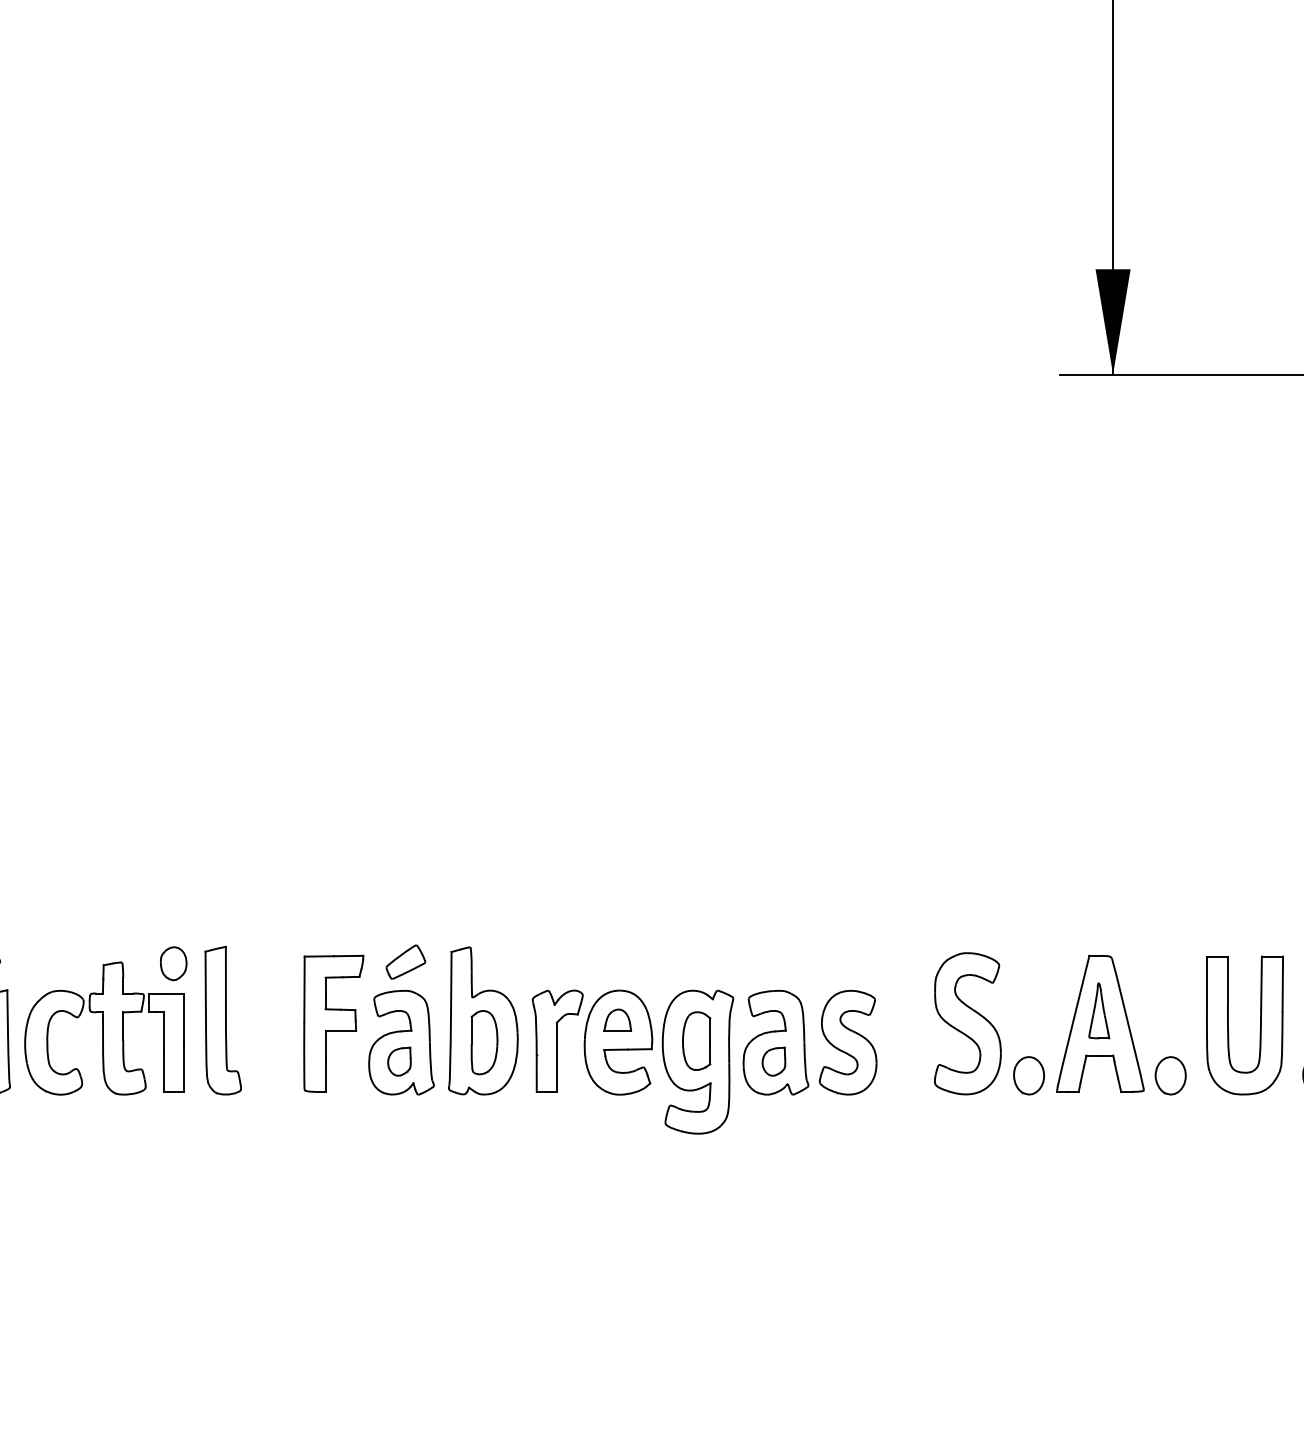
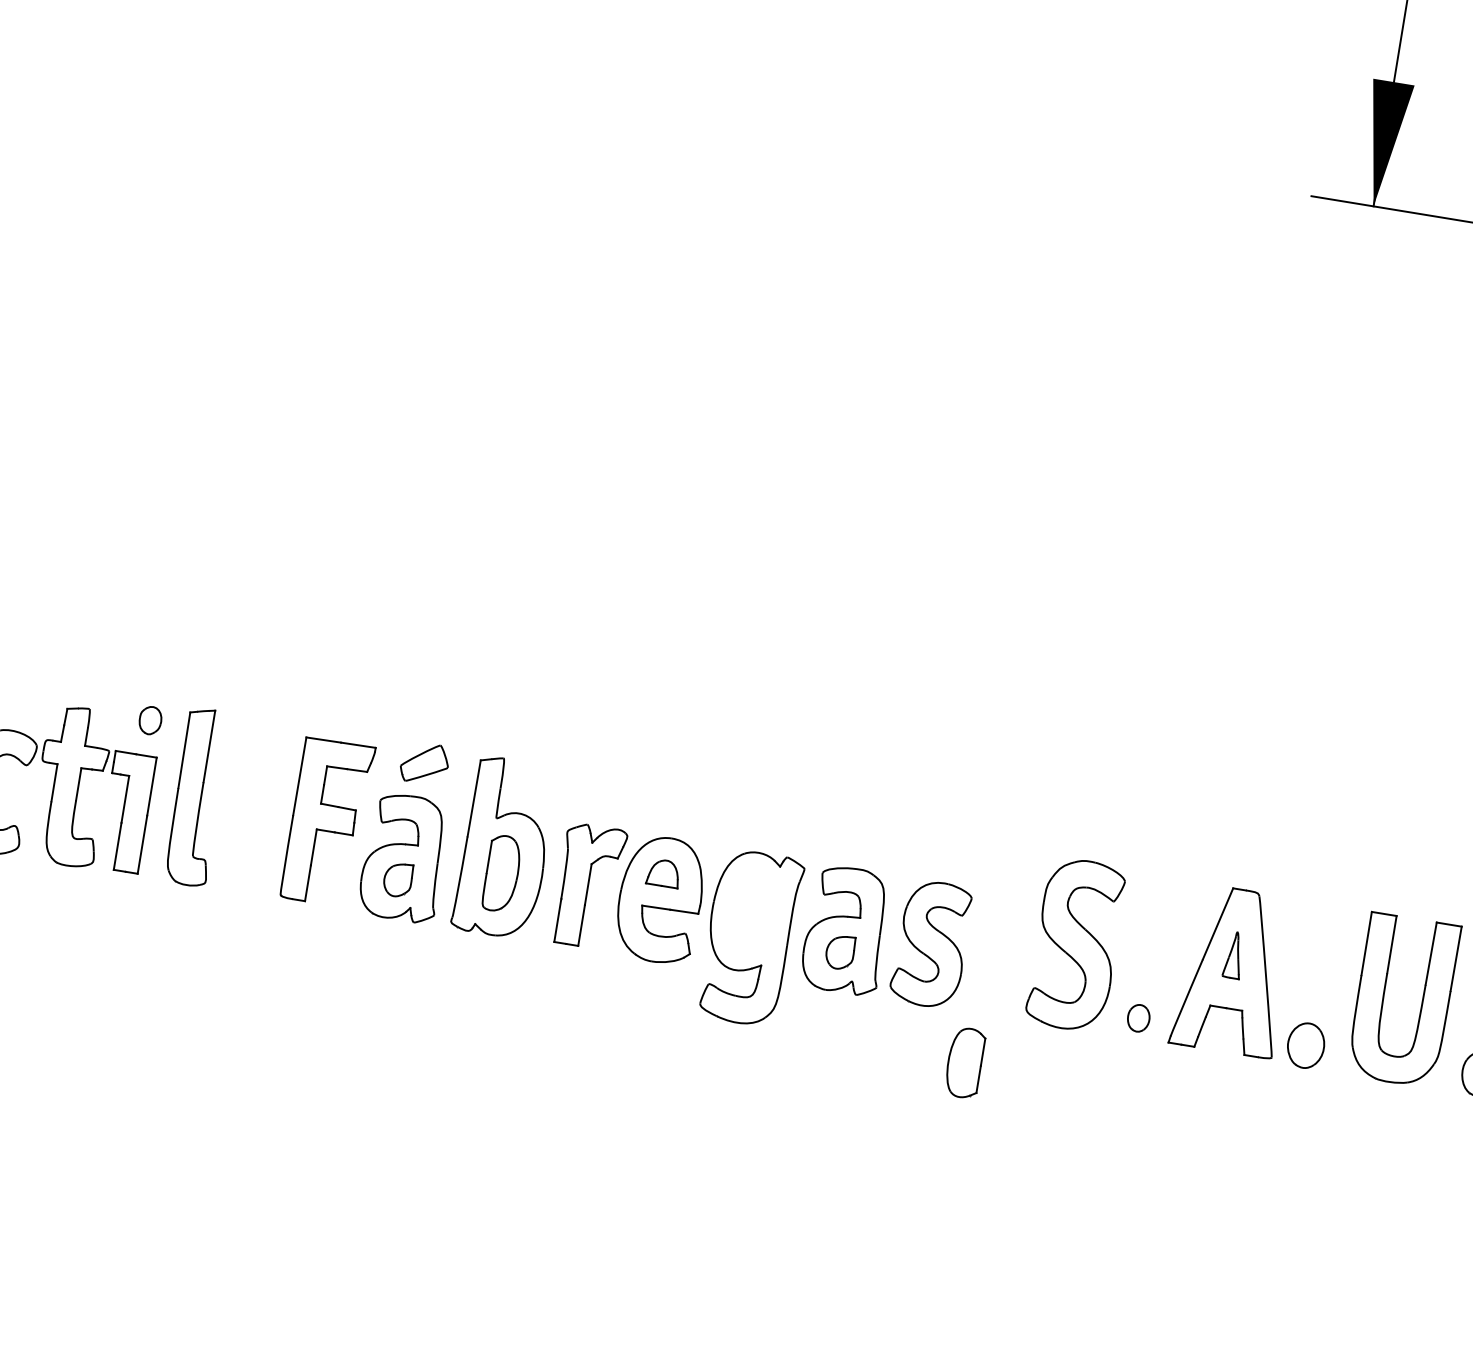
part: (173, 963) -> (150, 720), size x0.7
part: (1099, 1010) -> (1234, 954), size x0.7
part: (696, 1040) -> (964, 1062), moved
part: (1028, 1075) -> (1138, 1017), size x0.6

